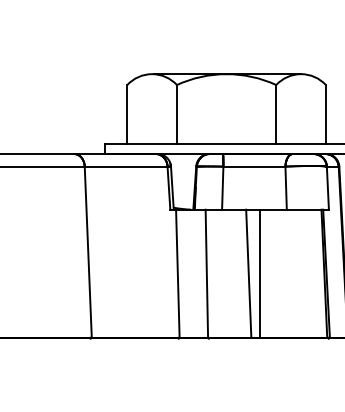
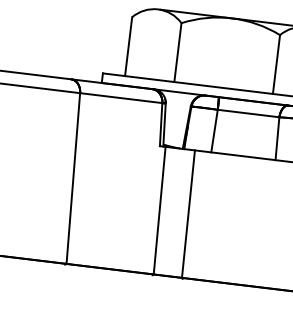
line: (248, 273) -> (229, 218), removed
line: (260, 273) -> (241, 220), removed

